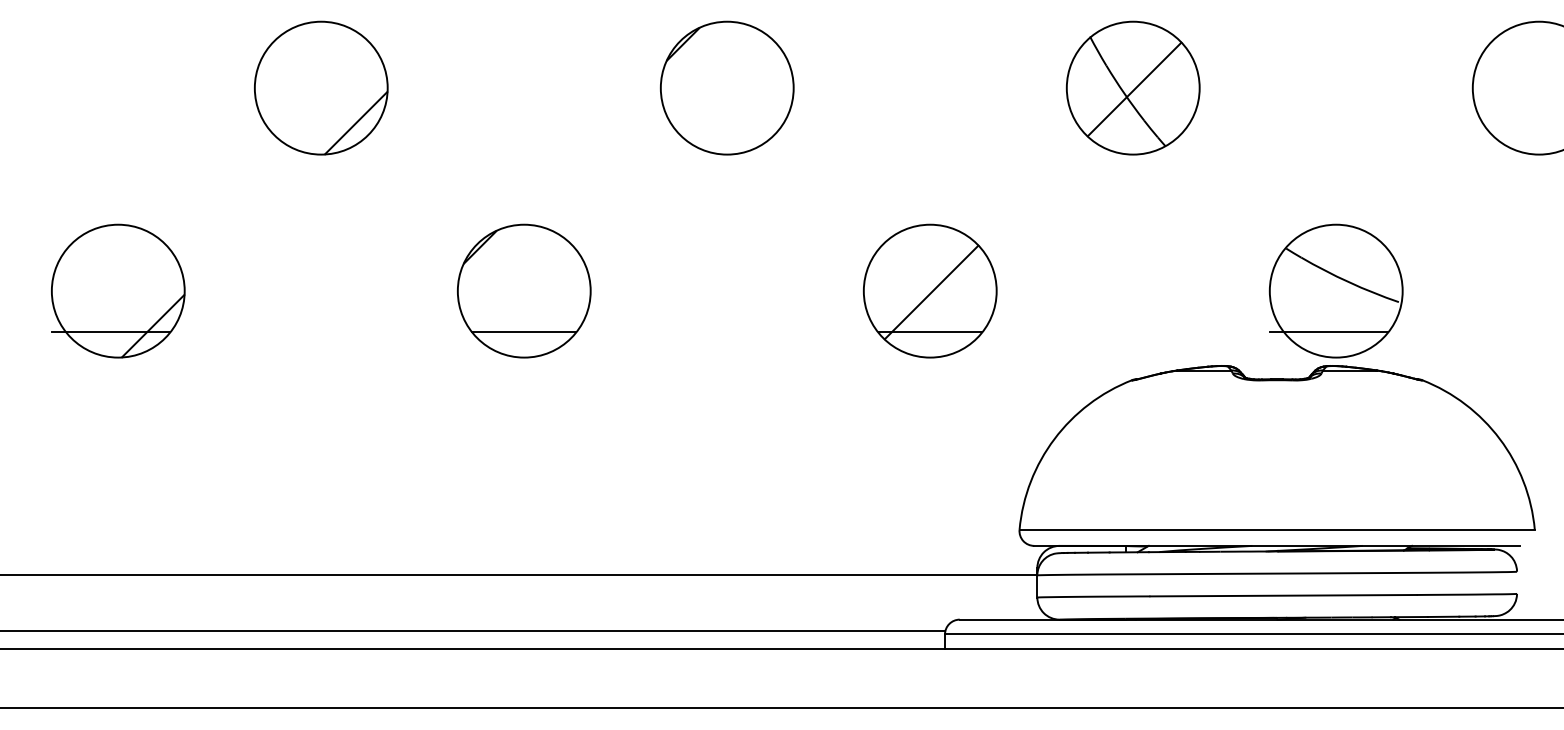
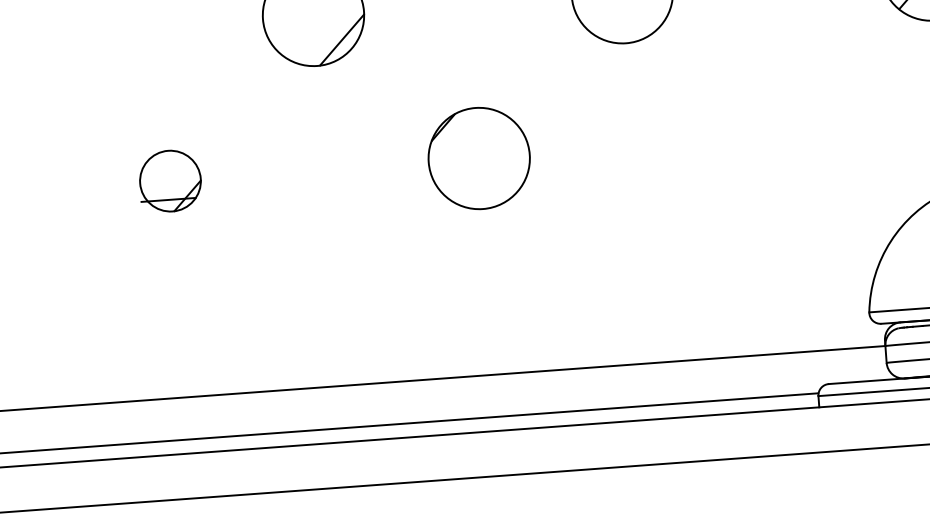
part: (118, 290) -> (170, 180), size x0.6
part: (929, 290) -> (787, 135), removed
line: (524, 331) -> (481, 189), removed

